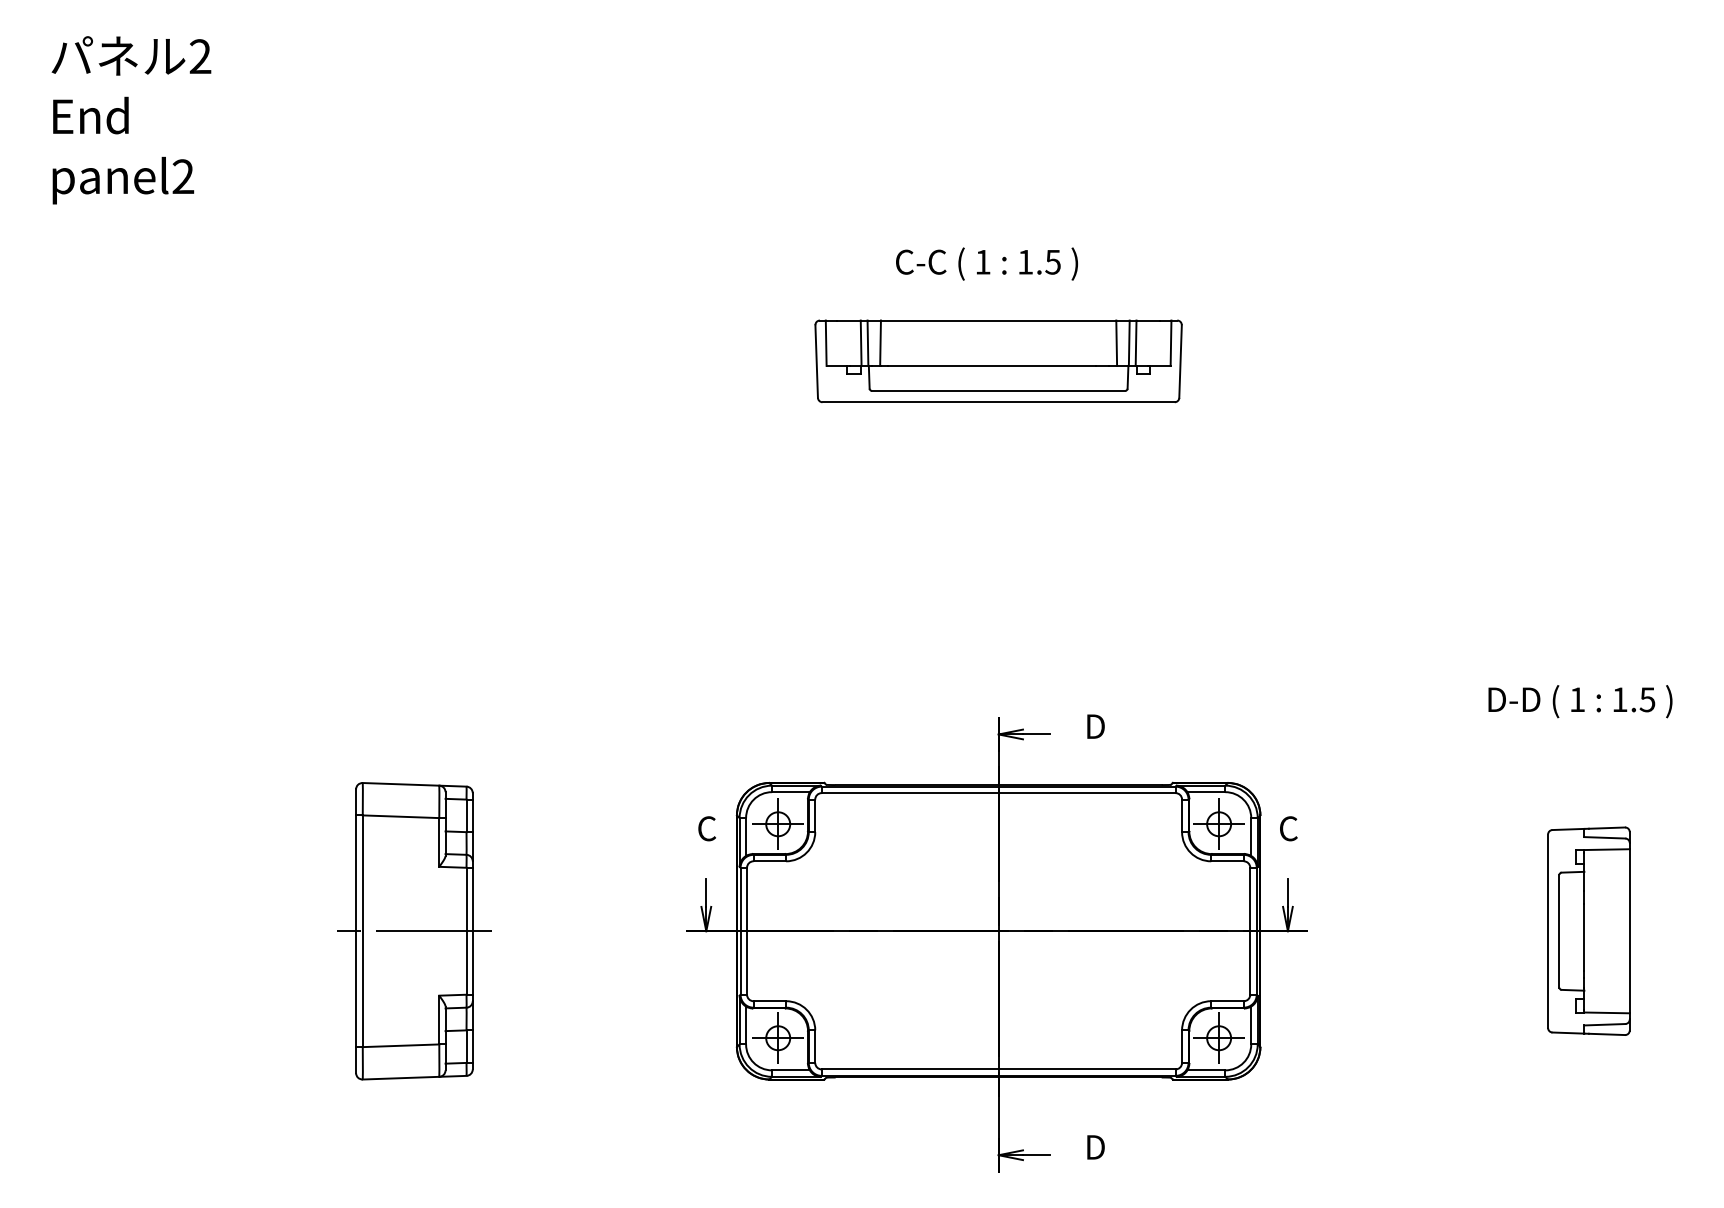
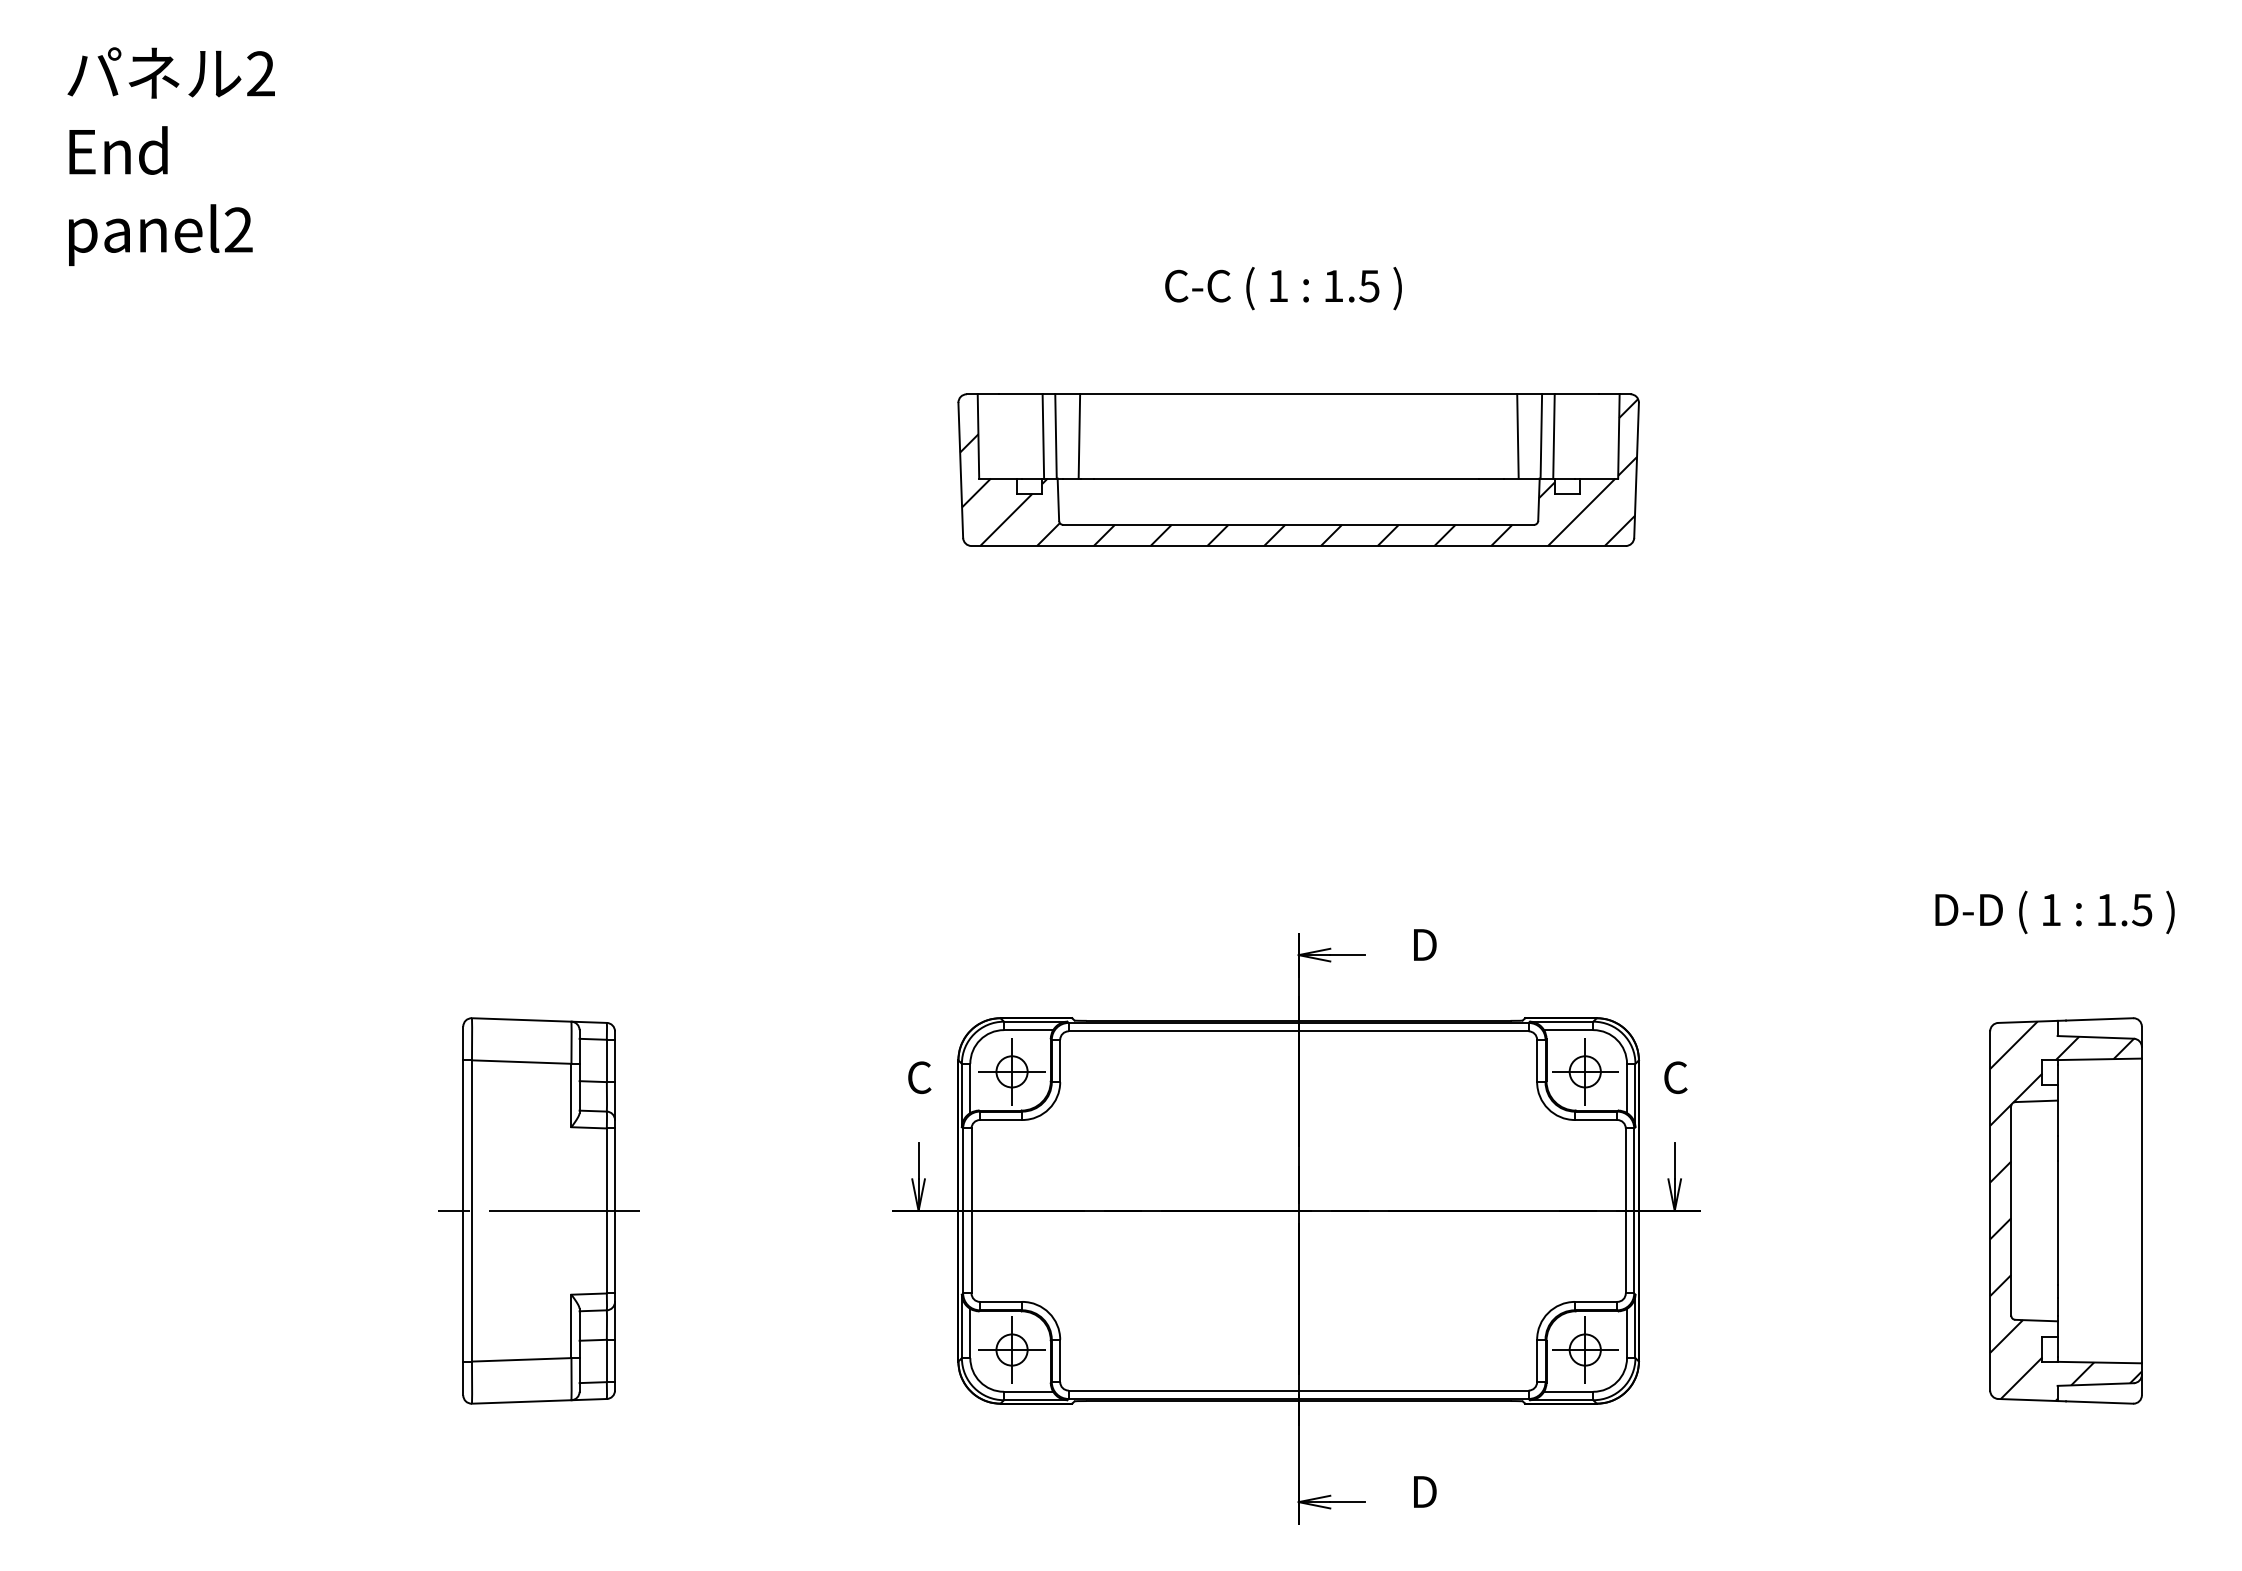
text: (986, 264) -> (1283, 288), moved
part: (998, 360) -> (1298, 469), size x1.43
part: (1588, 930) -> (2065, 1210), size x1.43

